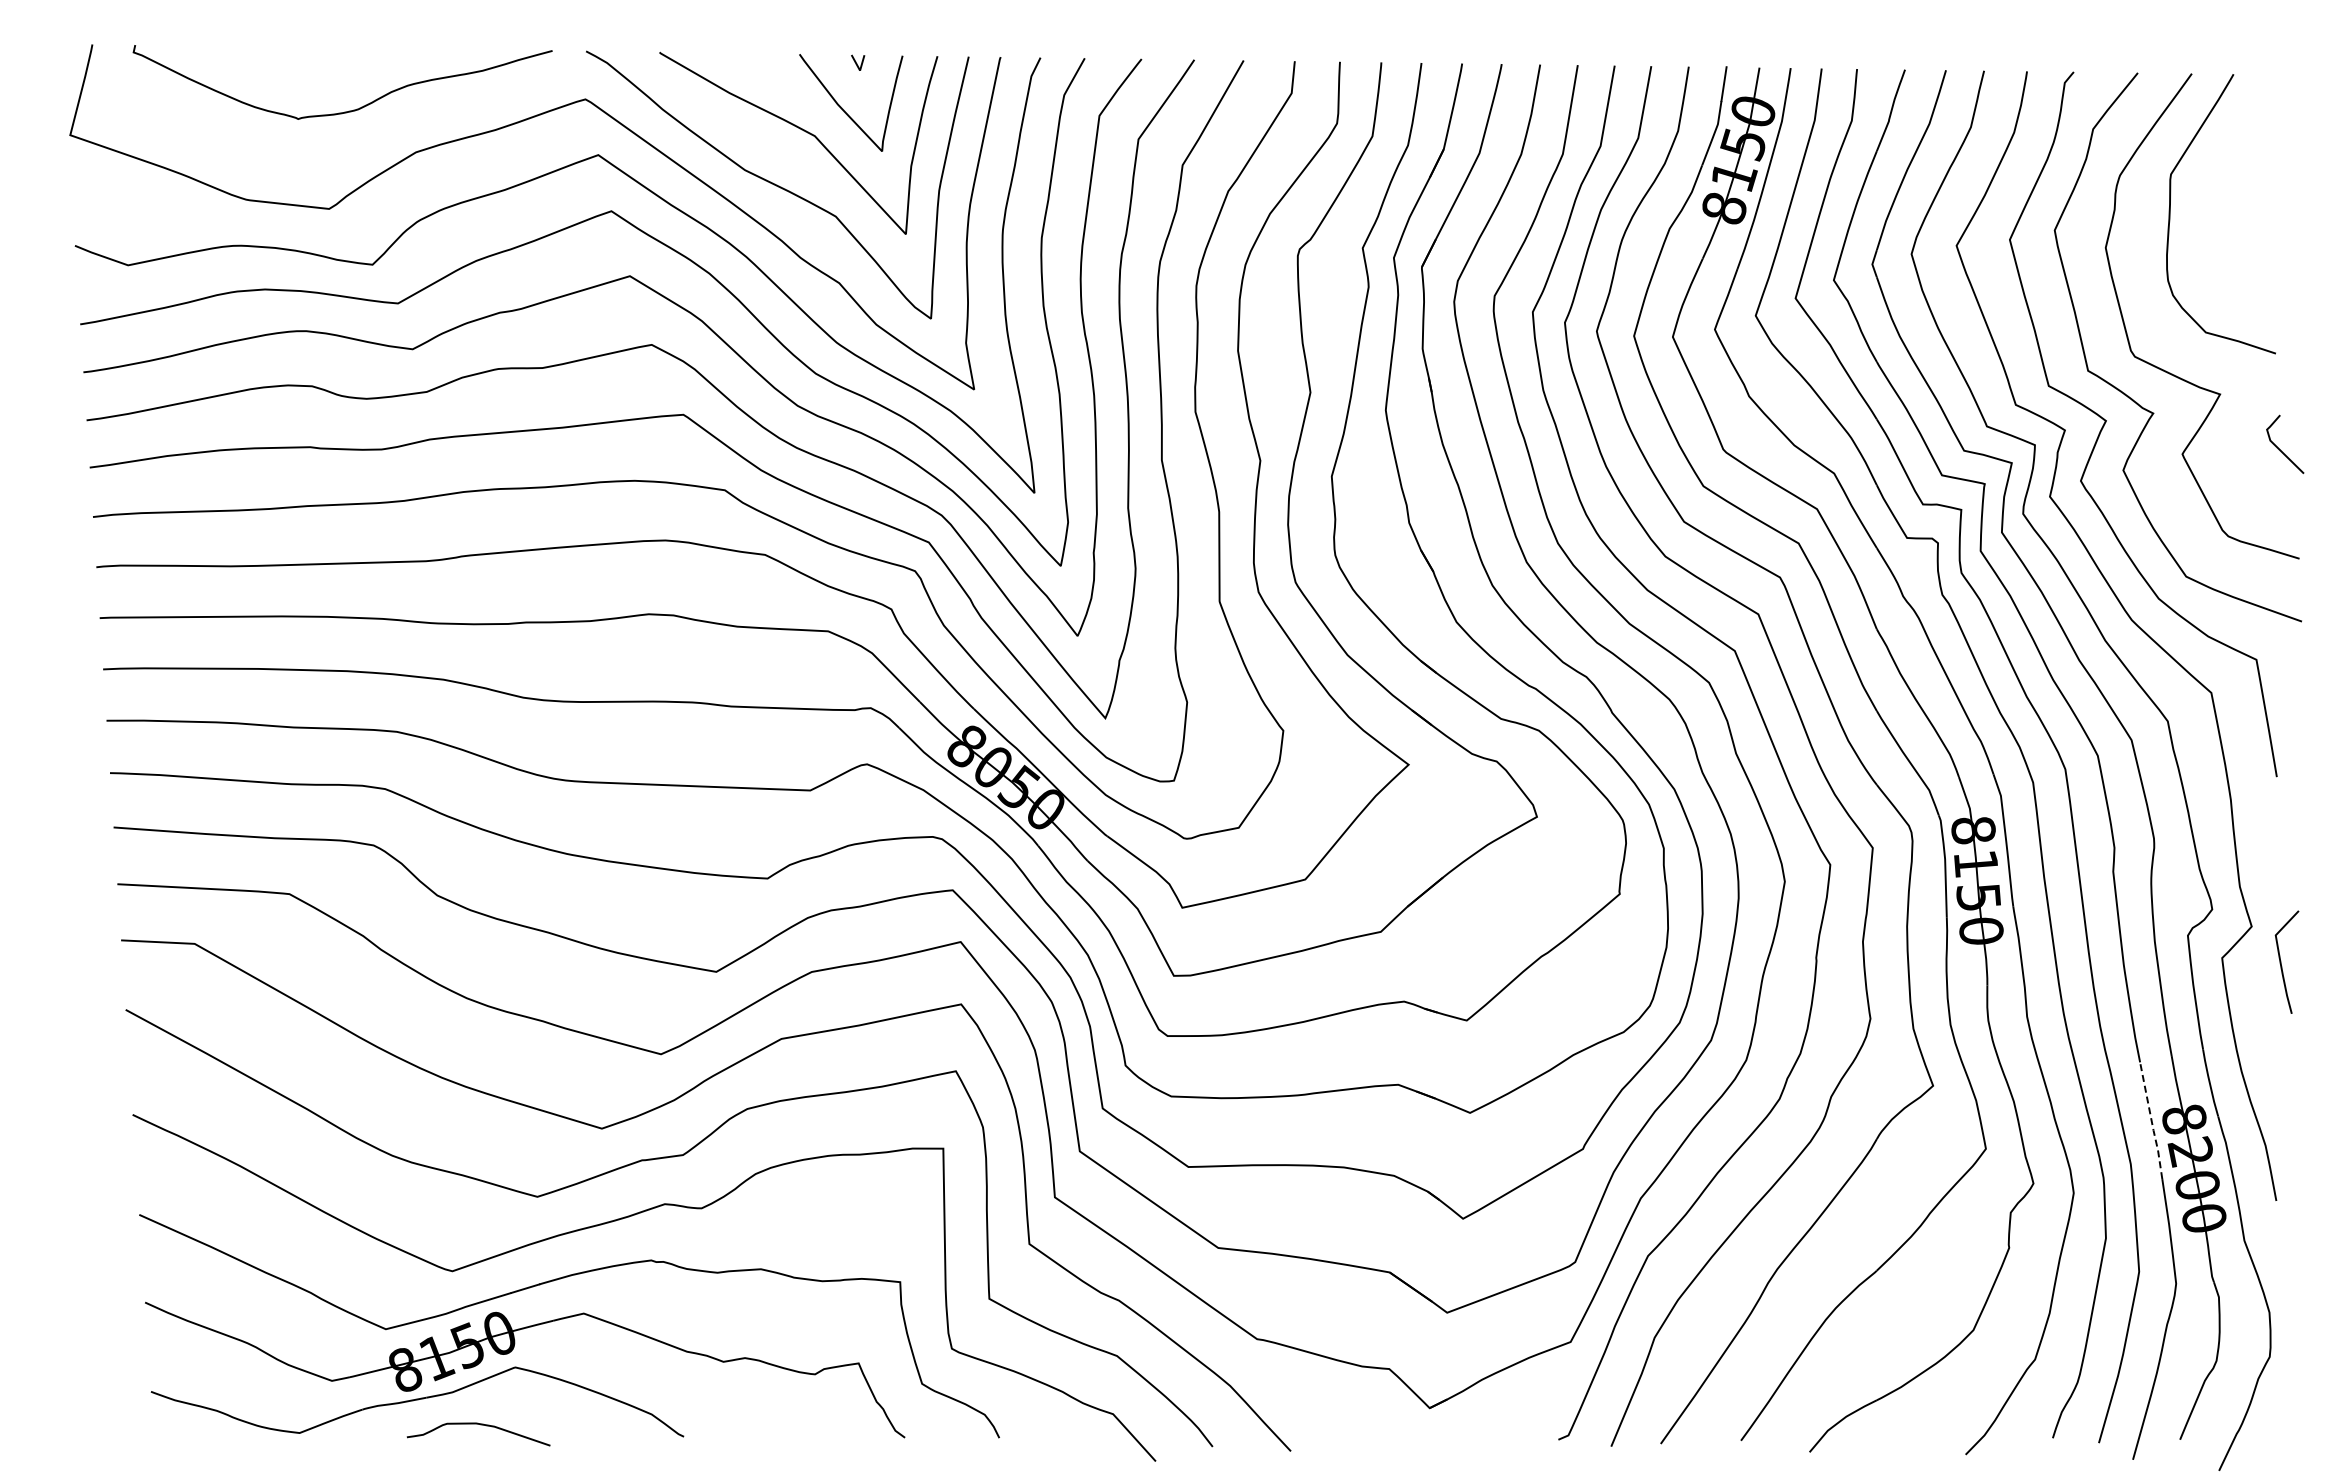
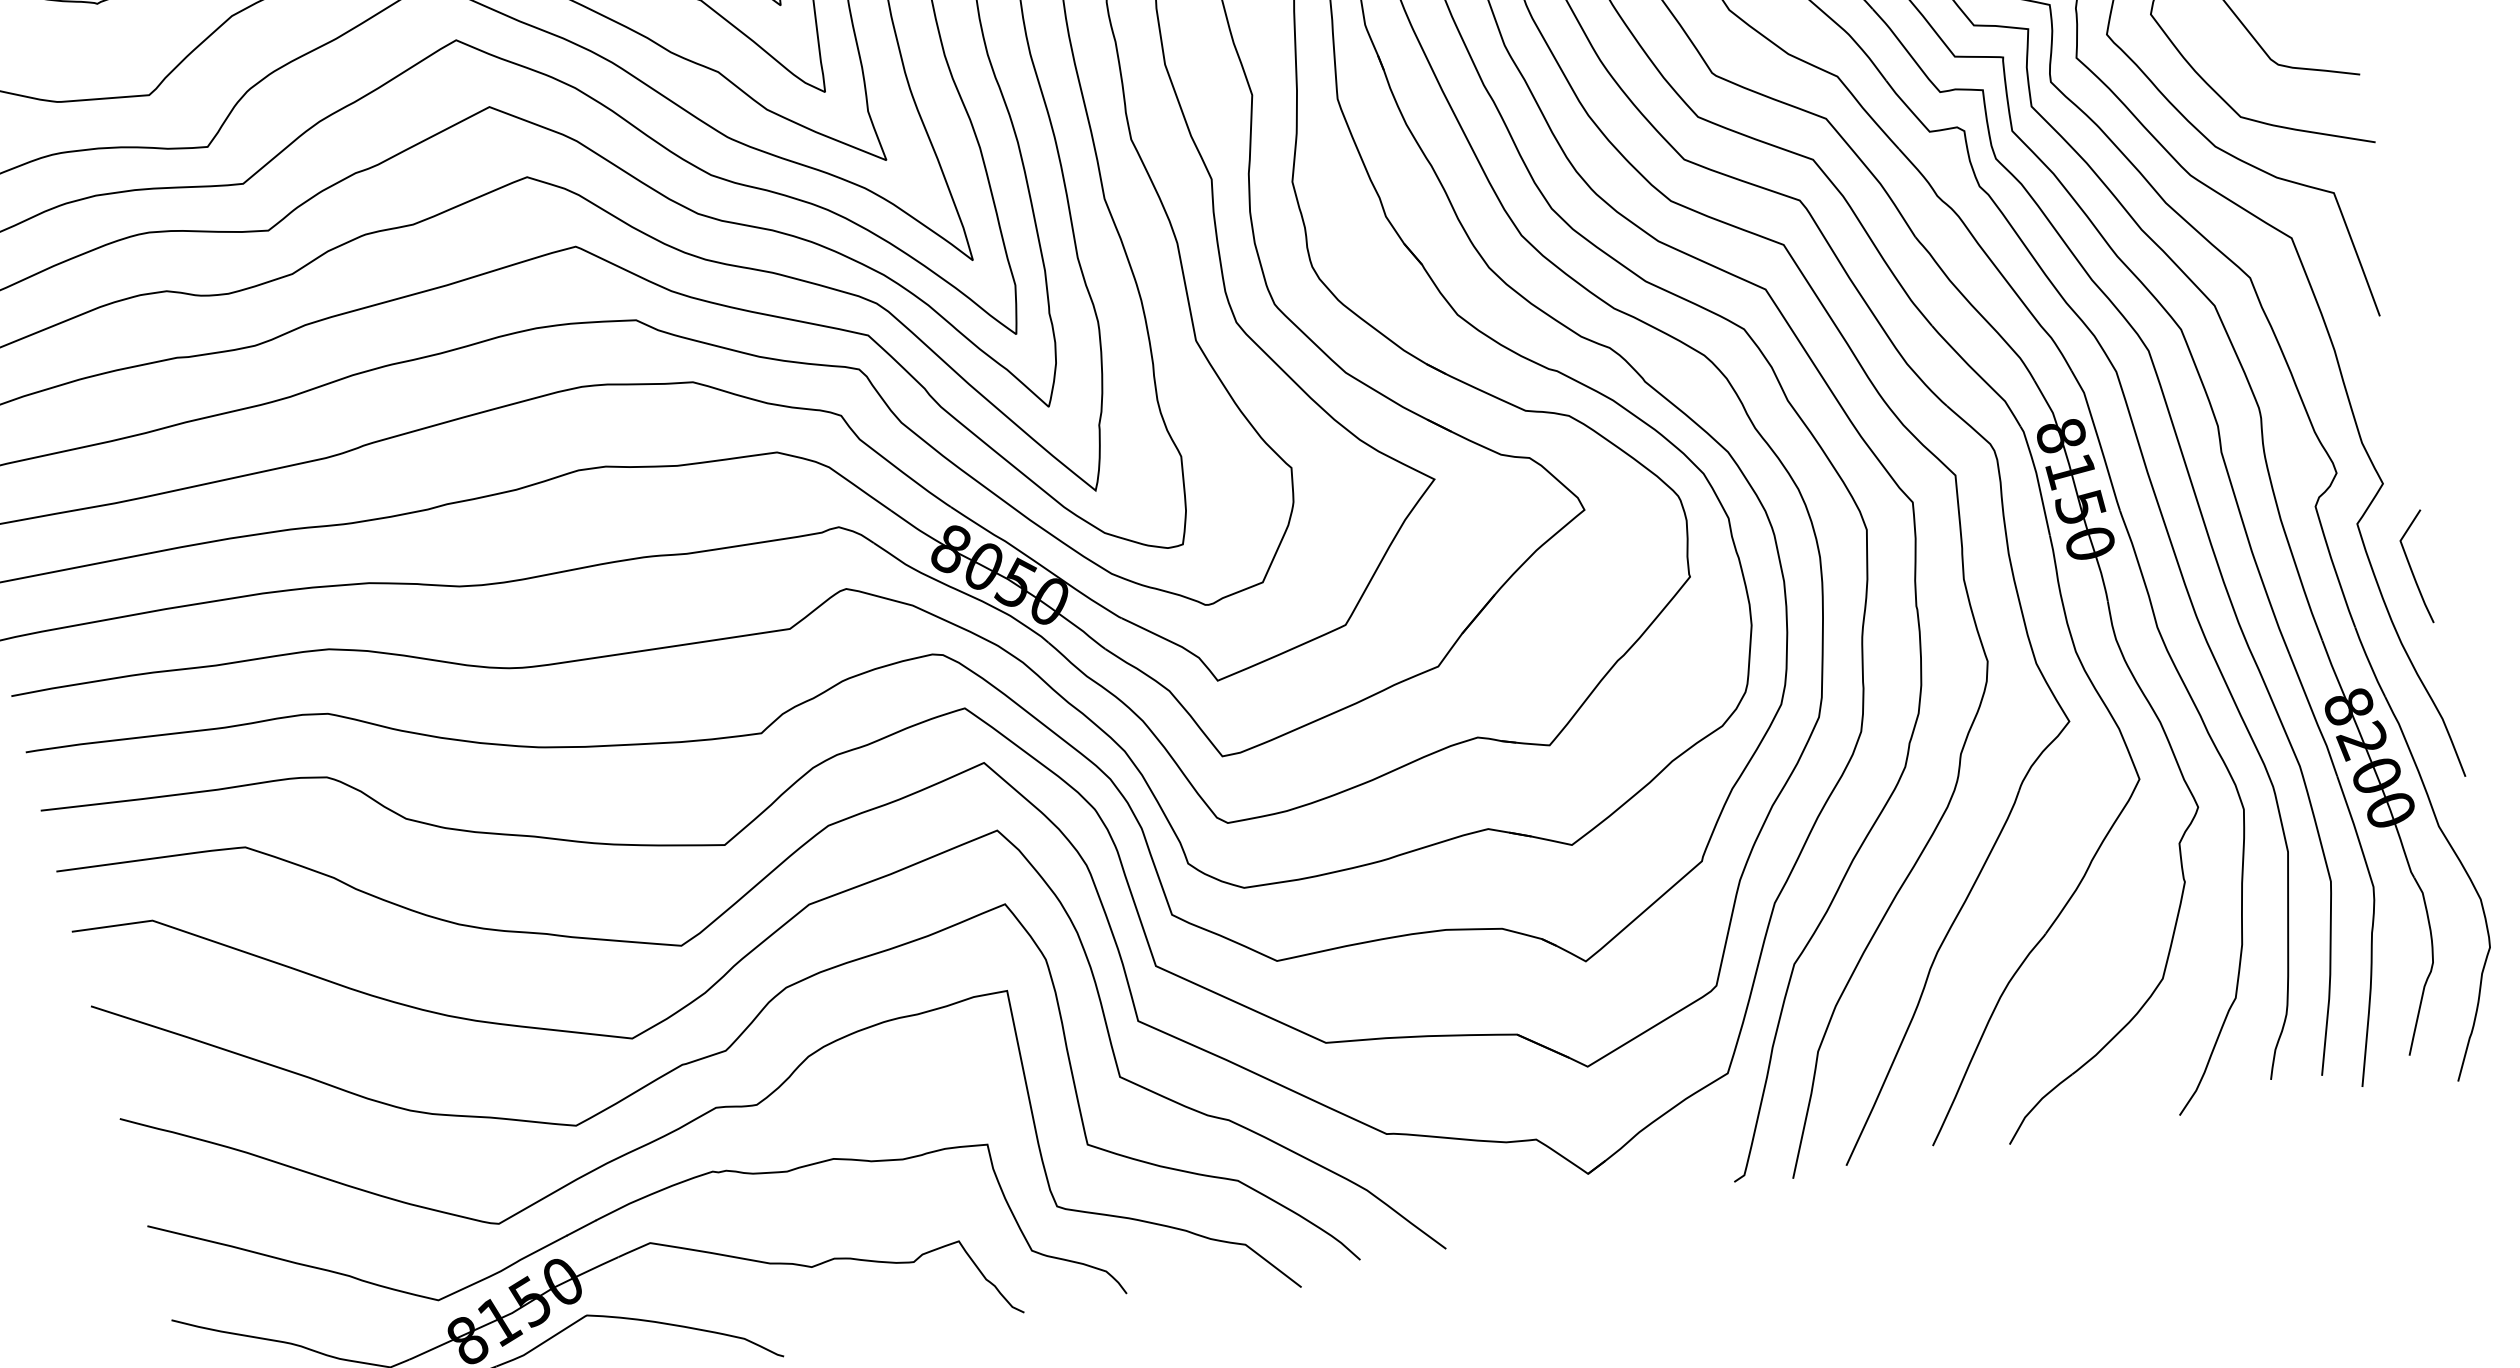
curve: (2281, 961) -> (2412, 568), moved
line: (2151, 1121) -> (2313, 715), dashed -> solid

